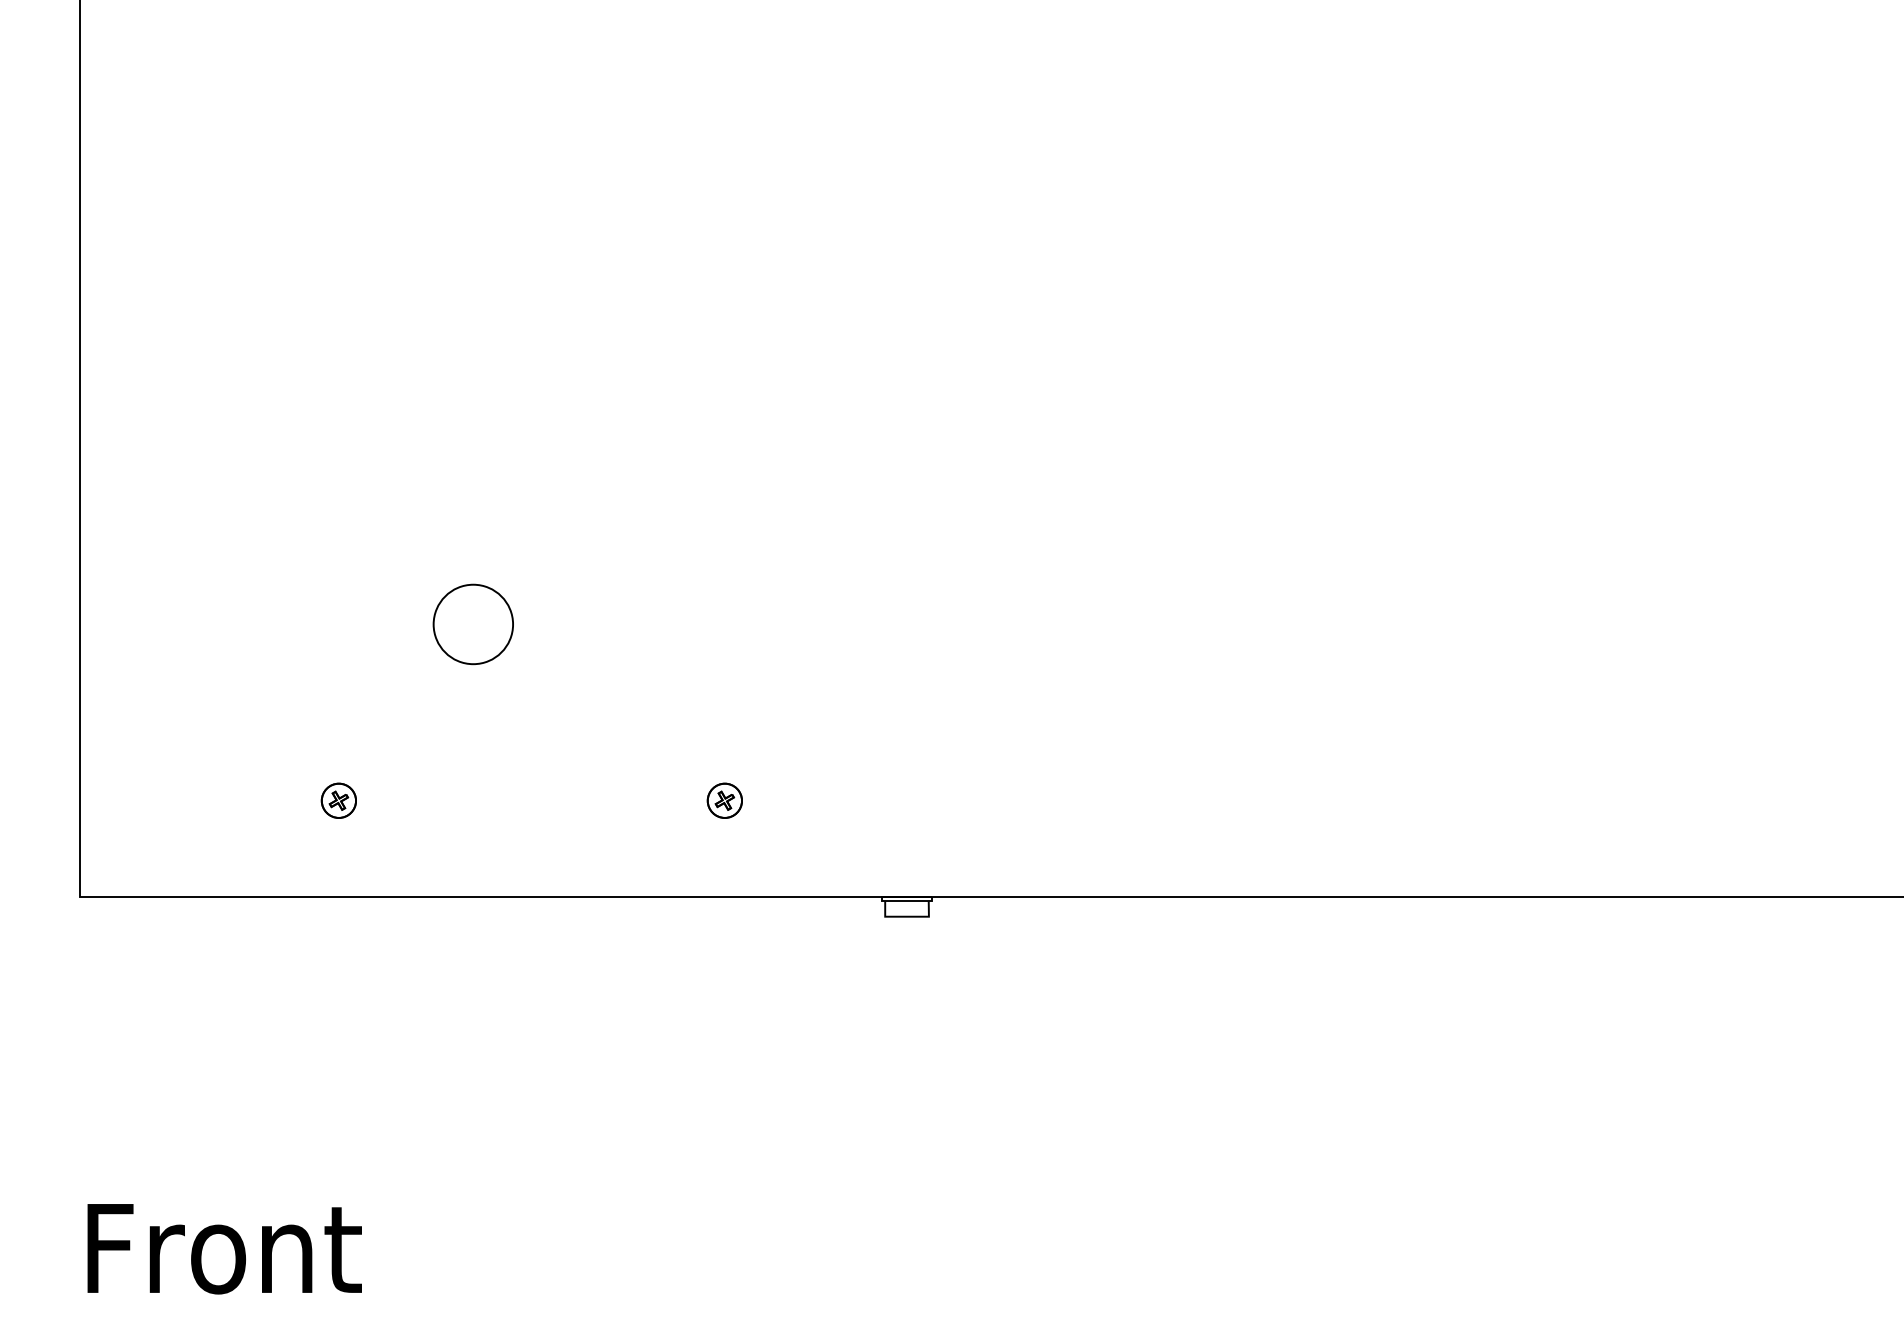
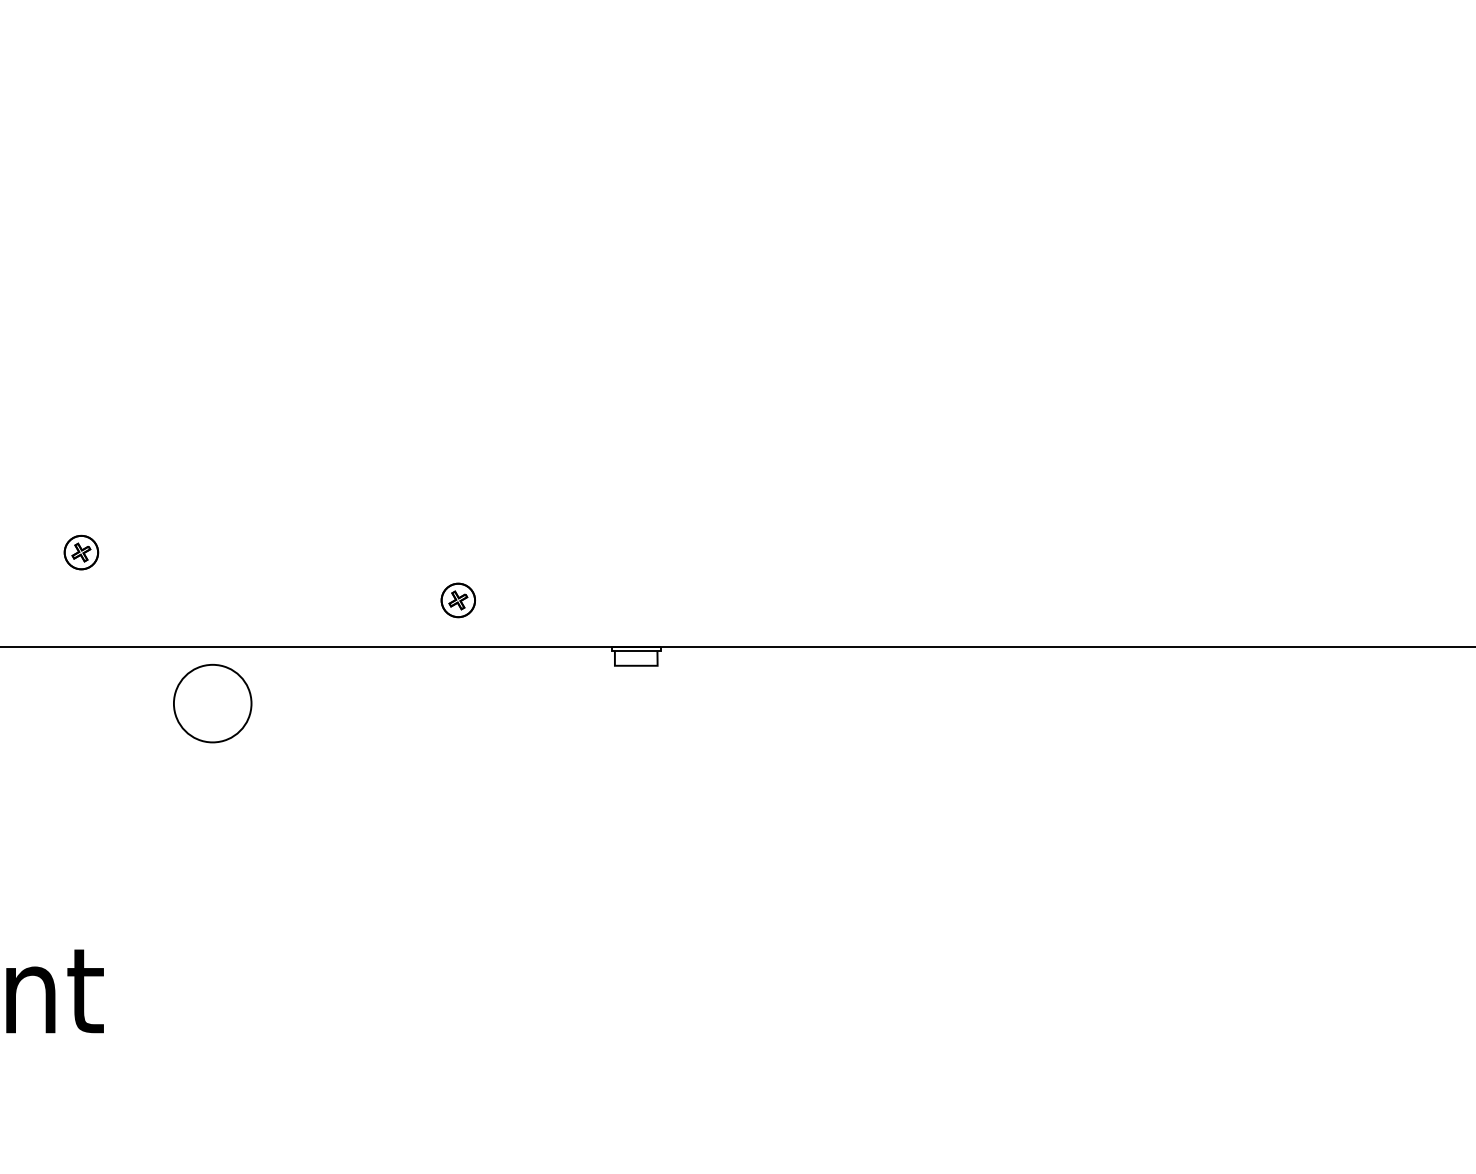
part: (472, 624) -> (211, 703), moved
part: (724, 800) -> (457, 600), moved

